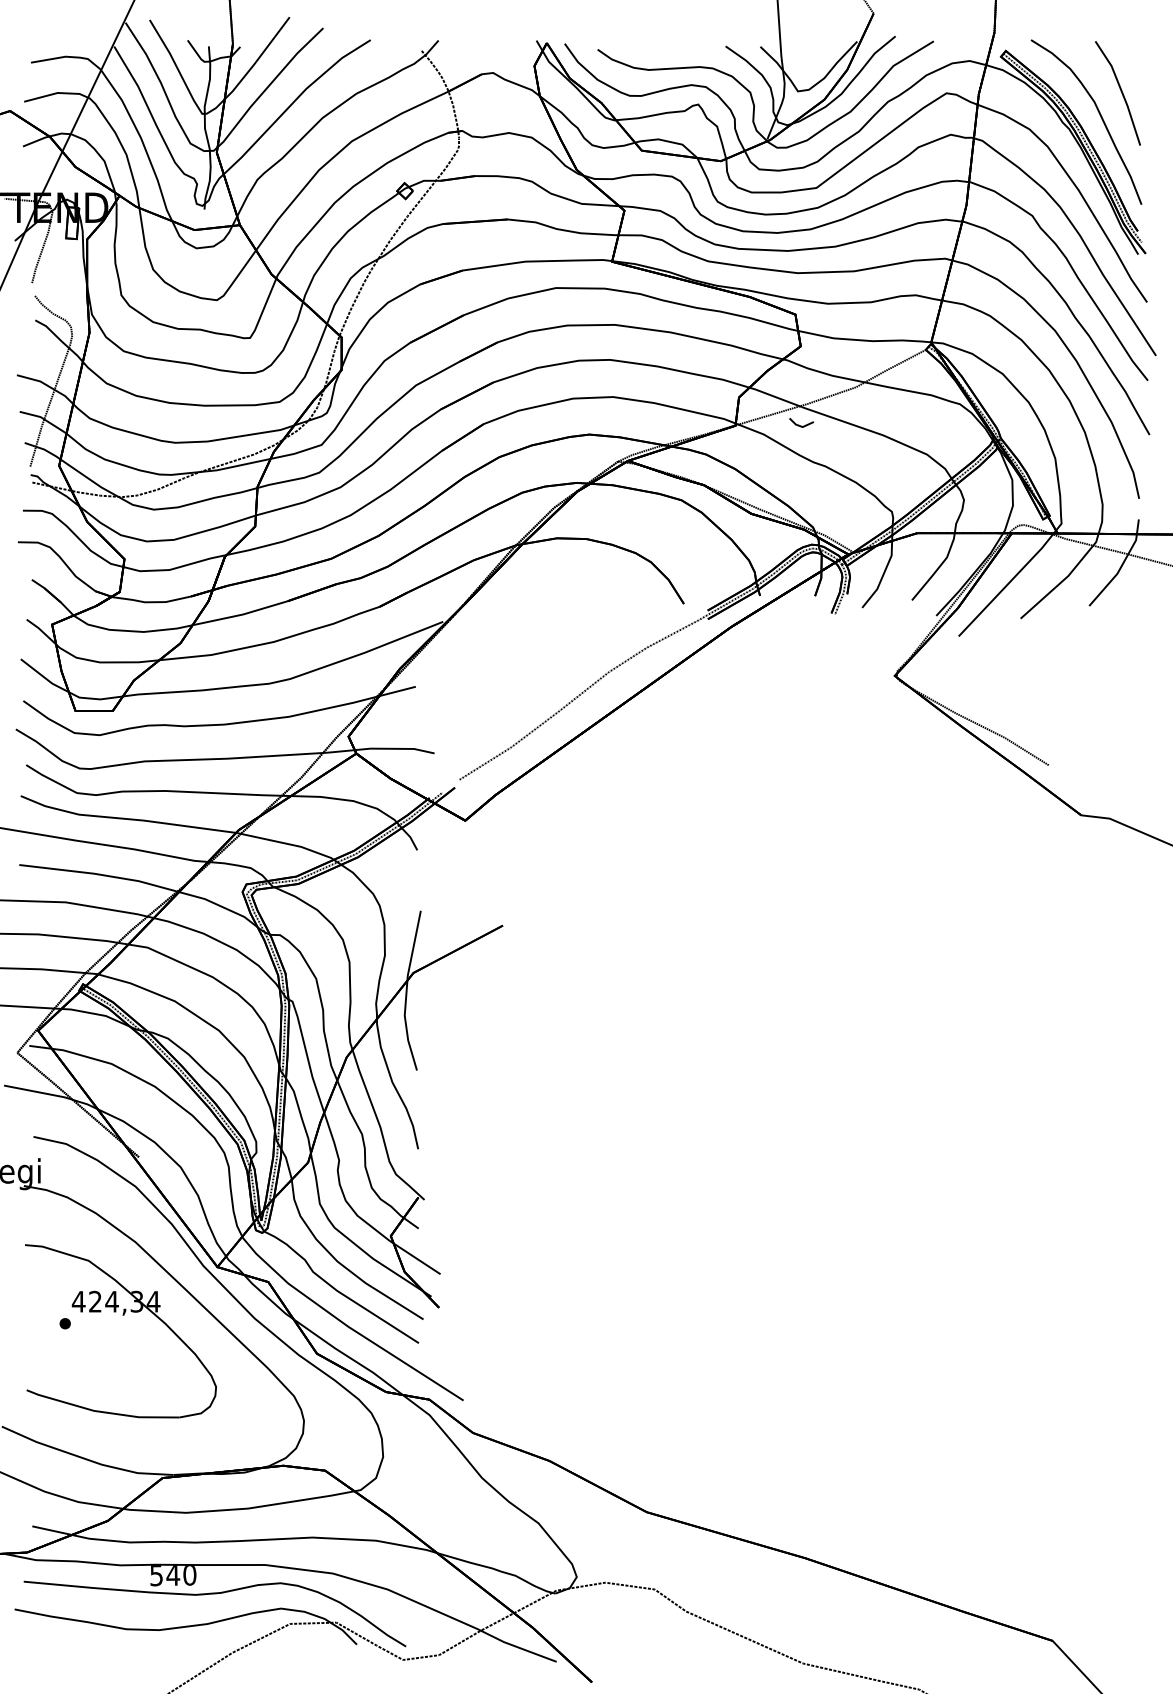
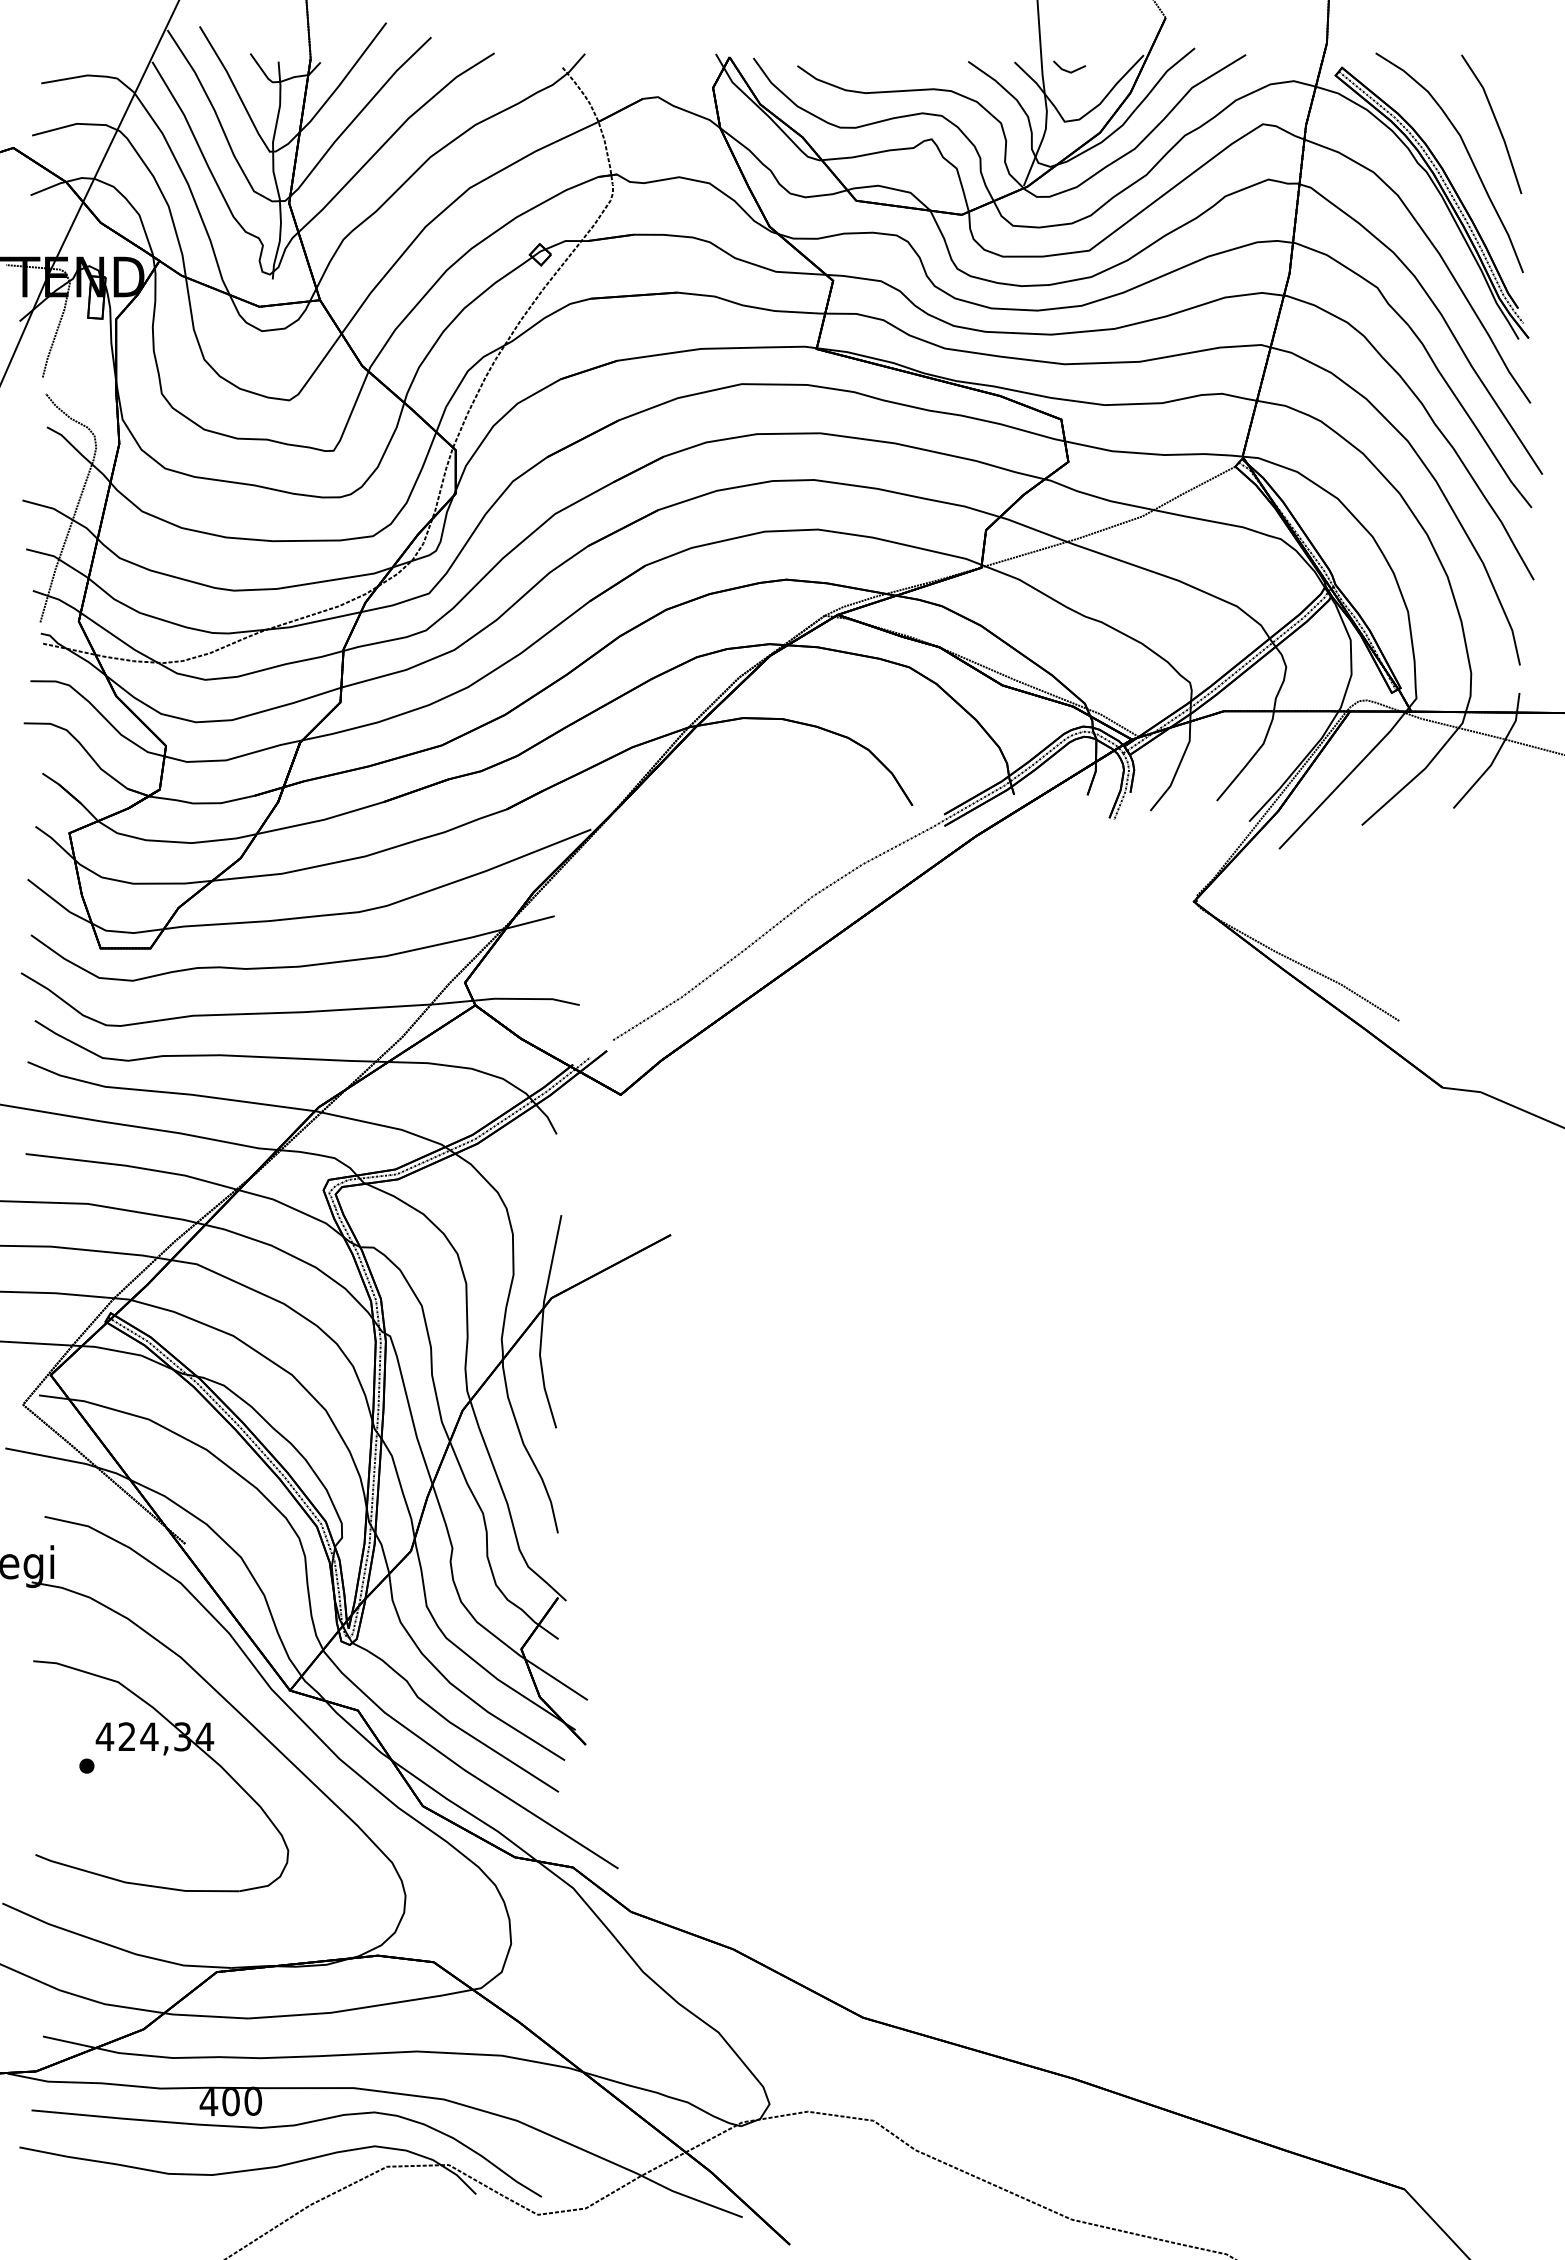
part: (801, 422) -> (1069, 66), moved
text: (164, 1575) -> (219, 2102), 540 -> 400

